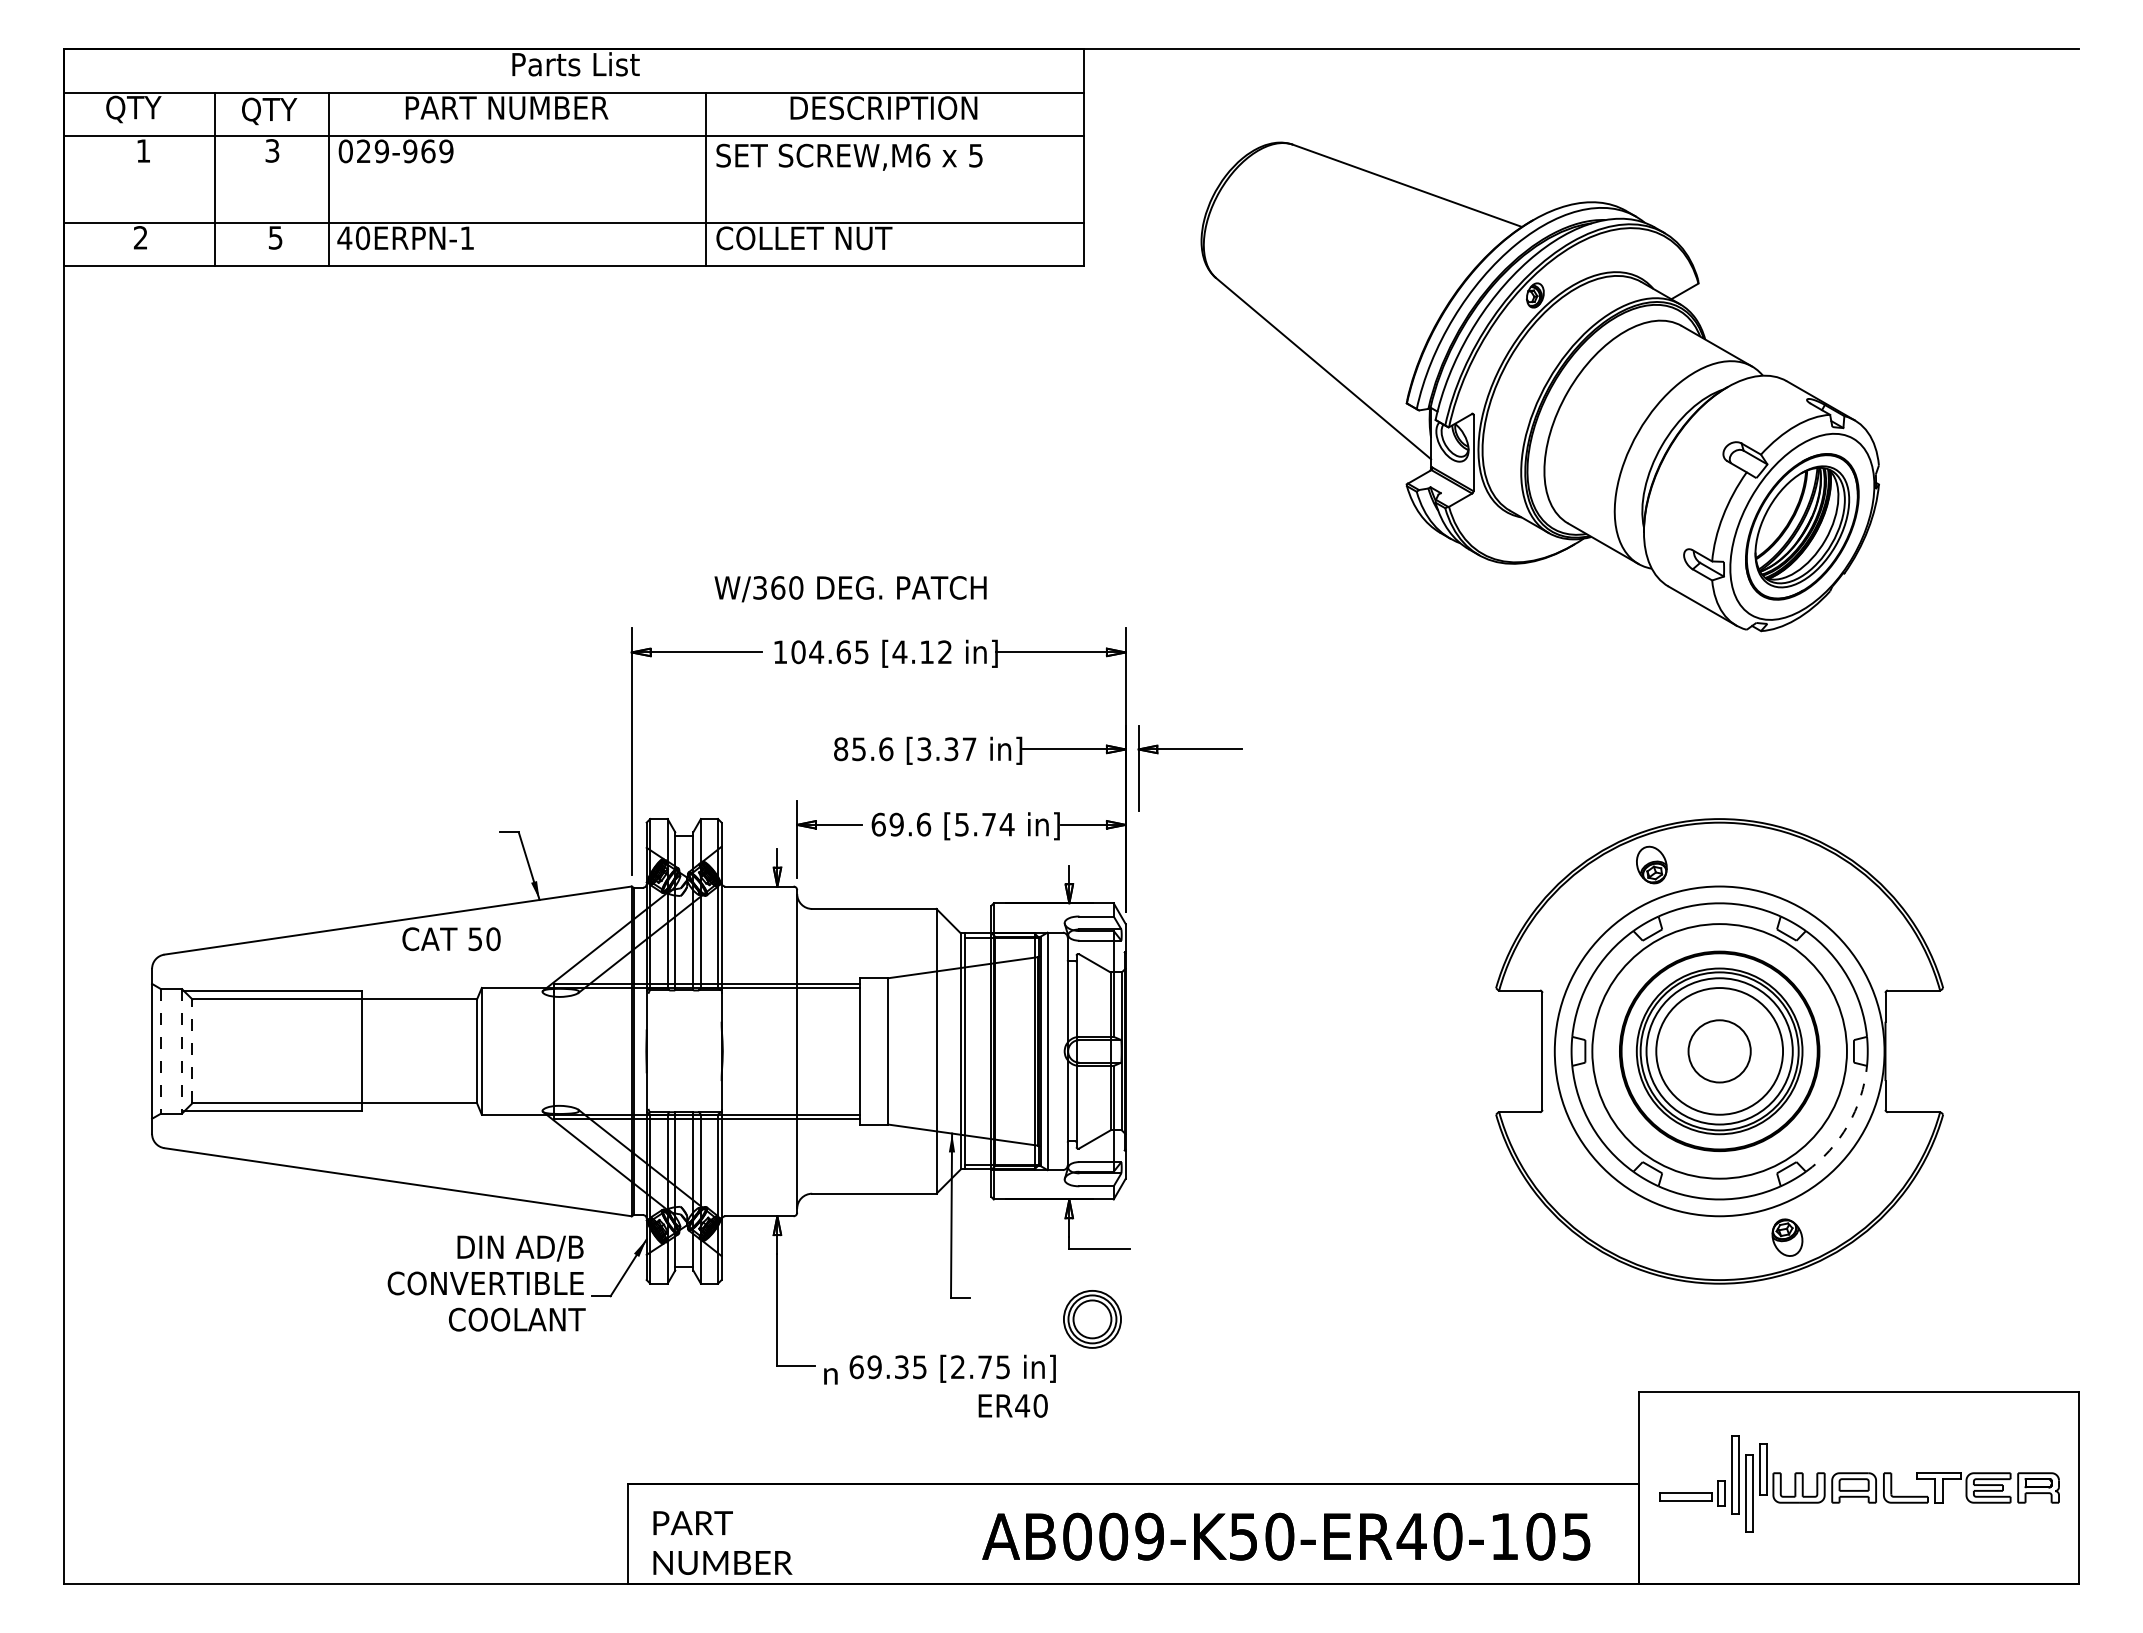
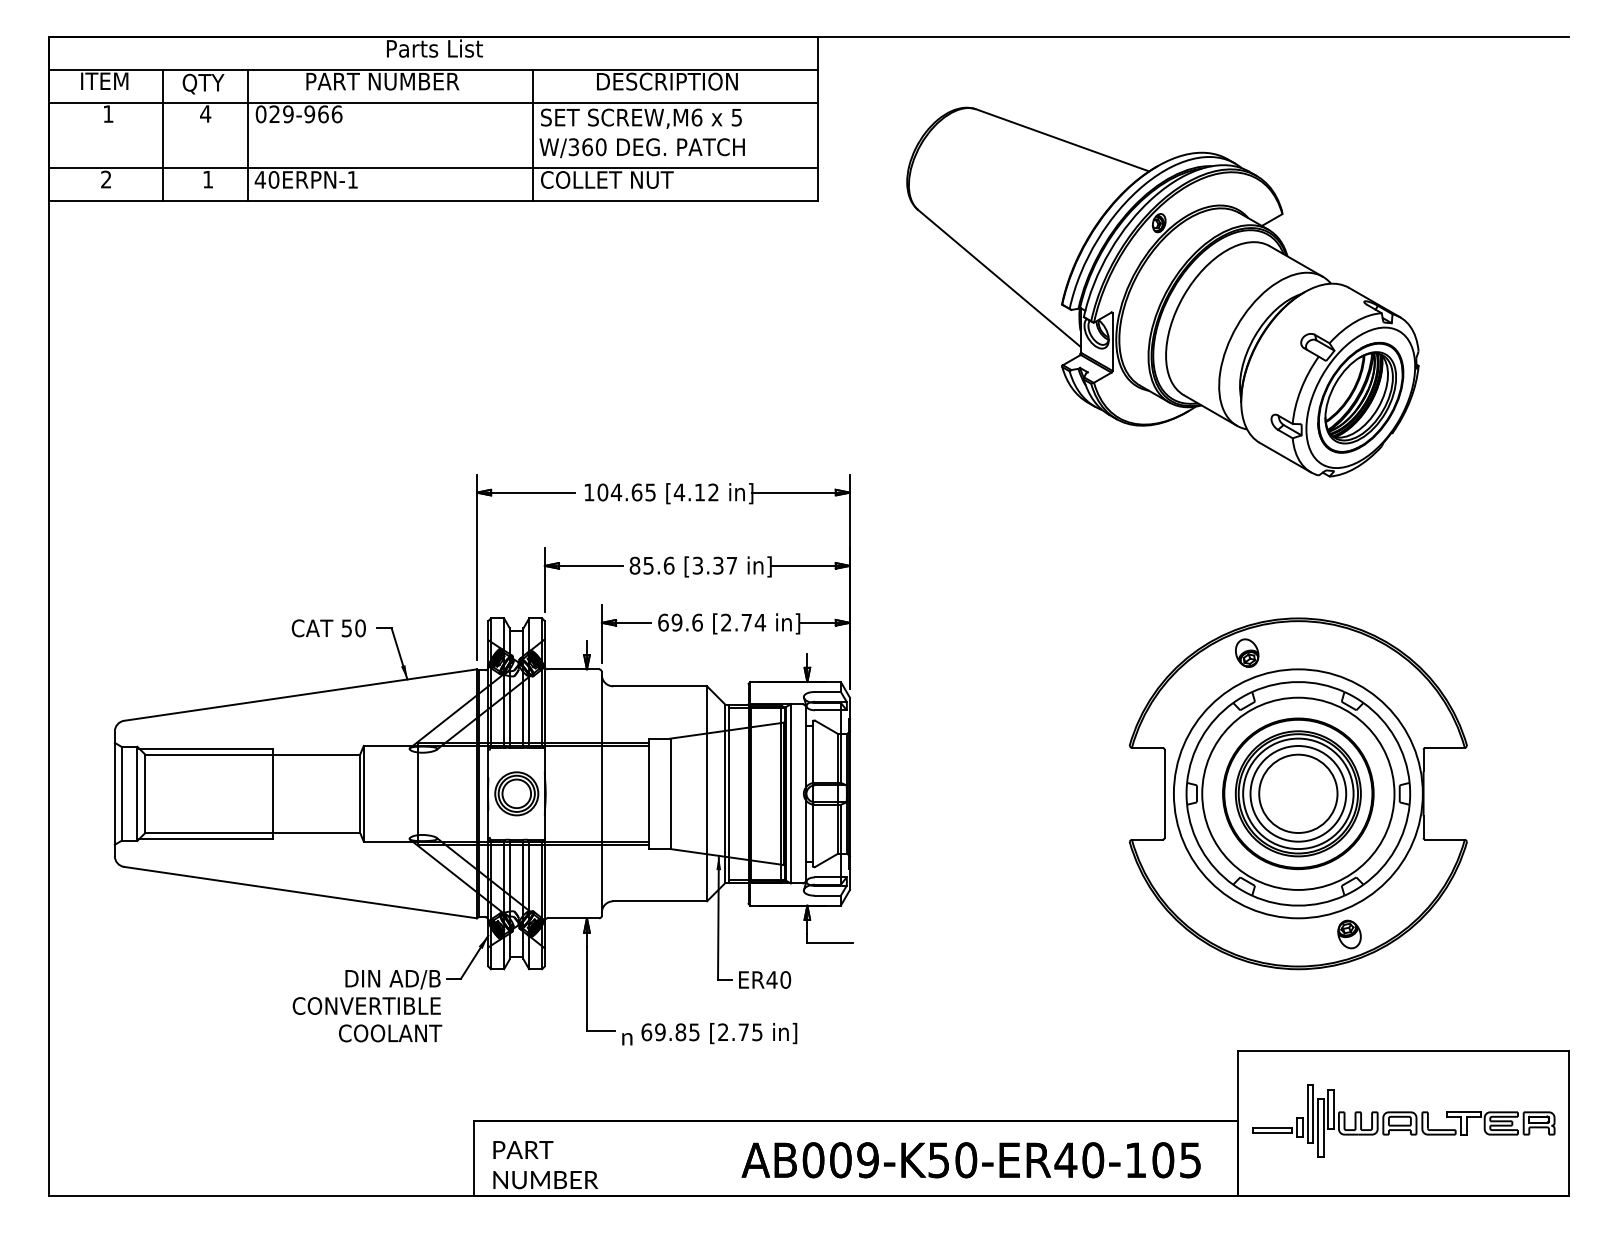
text: (137, 109) -> (103, 82), QTY -> ITEM
text: (271, 150) -> (205, 113), 3 -> 4
text: (446, 151) -> (337, 114), 029-969 -> 029-966
text: (275, 237) -> (208, 179), 5 -> 1
text: (850, 589) -> (642, 148), moved
part: (1189, 749) -> (583, 565), moved
text: (961, 824) -> (725, 622), [5.74 -> [2.74
text: (451, 939) -> (328, 628), moved
line: (161, 1051) -> (121, 793), dashed -> solid
line: (182, 1051) -> (137, 793), dashed -> solid
line: (192, 1051) -> (145, 793), dashed -> solid
circle: (1719, 1051) -> (1298, 793), size x1.67
arc: (1847, 1125) -> (1394, 849), dashed -> solid
text: (486, 1283) -> (367, 1006), moved
part: (1092, 1319) -> (516, 793), moved
text: (901, 1367) -> (680, 1032), 69.35 -> 69.85
text: (1012, 1405) -> (764, 979), moved

